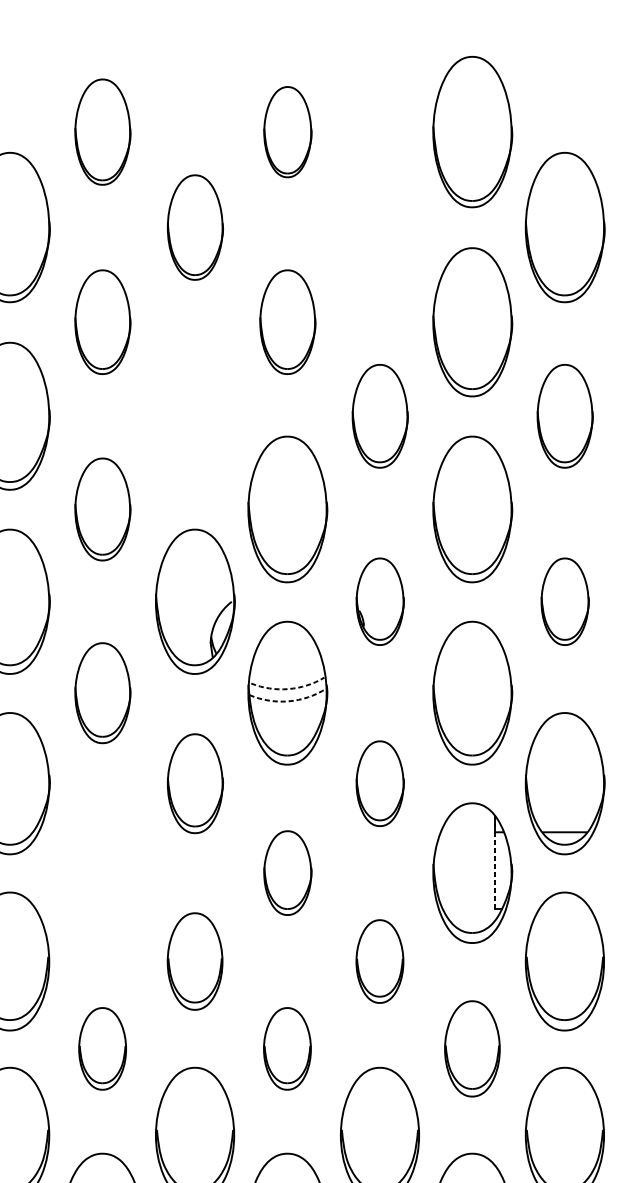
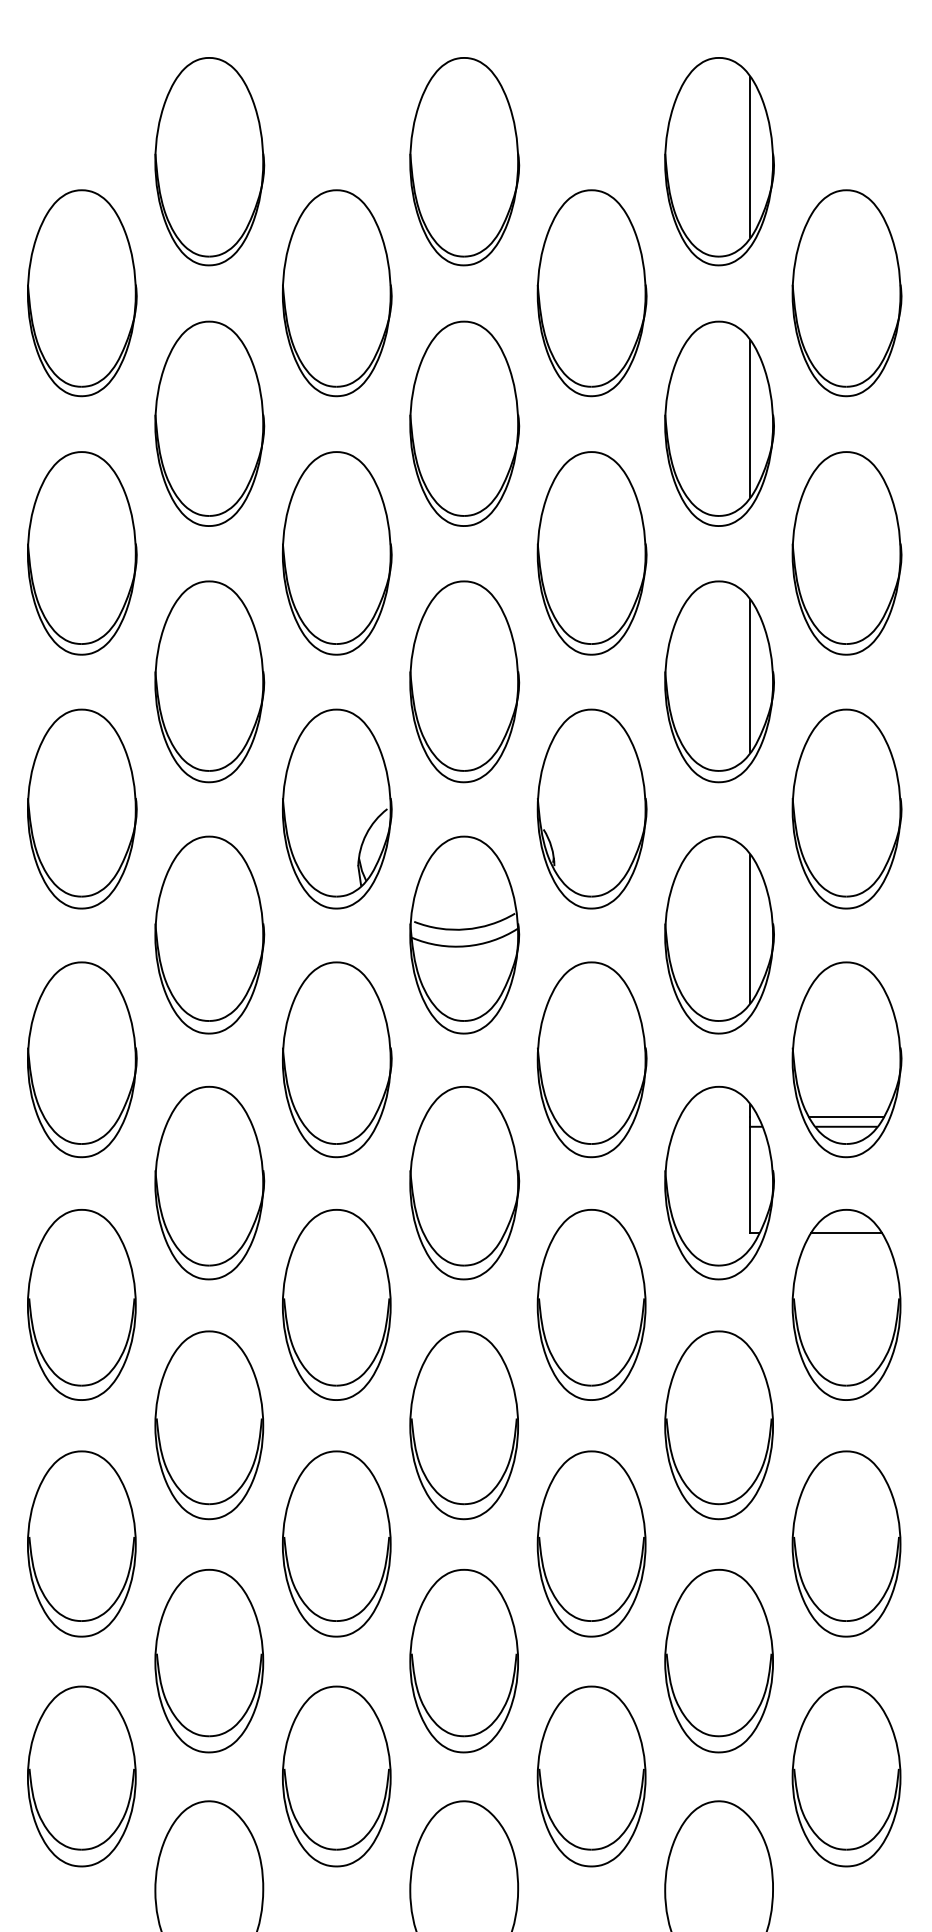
line: (495, 129) -> (750, 157), added
part: (102, 131) -> (209, 161), size x1.43
part: (287, 131) -> (464, 161), size x1.67
part: (195, 227) -> (337, 293), size x1.43
part: (379, 227) -> (591, 293), added
line: (495, 318) -> (750, 418), added
part: (102, 322) -> (209, 423), size x1.43
part: (287, 322) -> (464, 423), size x1.43
part: (195, 416) -> (337, 553), added
part: (379, 416) -> (591, 553), size x1.43
part: (564, 416) -> (846, 553), size x1.43
line: (495, 505) -> (750, 676), added
part: (102, 509) -> (209, 681), size x1.43
part: (379, 601) -> (591, 808), size x1.67
part: (564, 601) -> (846, 808), size x1.67
line: (495, 688) -> (750, 928), added
arc: (288, 689) -> (465, 929), dashed -> solid
part: (102, 692) -> (209, 934), size x1.43
arc: (288, 701) -> (465, 946), dashed -> solid
part: (195, 783) -> (337, 1059), size x1.43
part: (379, 783) -> (591, 1059), size x1.67
line: (564, 824) -> (846, 1116), added
line: (495, 871) -> (750, 1180), dashed -> solid
part: (102, 872) -> (209, 1182), added
part: (287, 872) -> (464, 1182), size x1.67
line: (564, 909) -> (846, 1233), added
part: (194, 961) -> (336, 1304), size x1.43
part: (379, 961) -> (591, 1304), size x1.67
part: (102, 1049) -> (209, 1425), size x1.67
part: (287, 1049) -> (463, 1425), size x1.67
part: (472, 1049) -> (718, 1425), size x1.43

